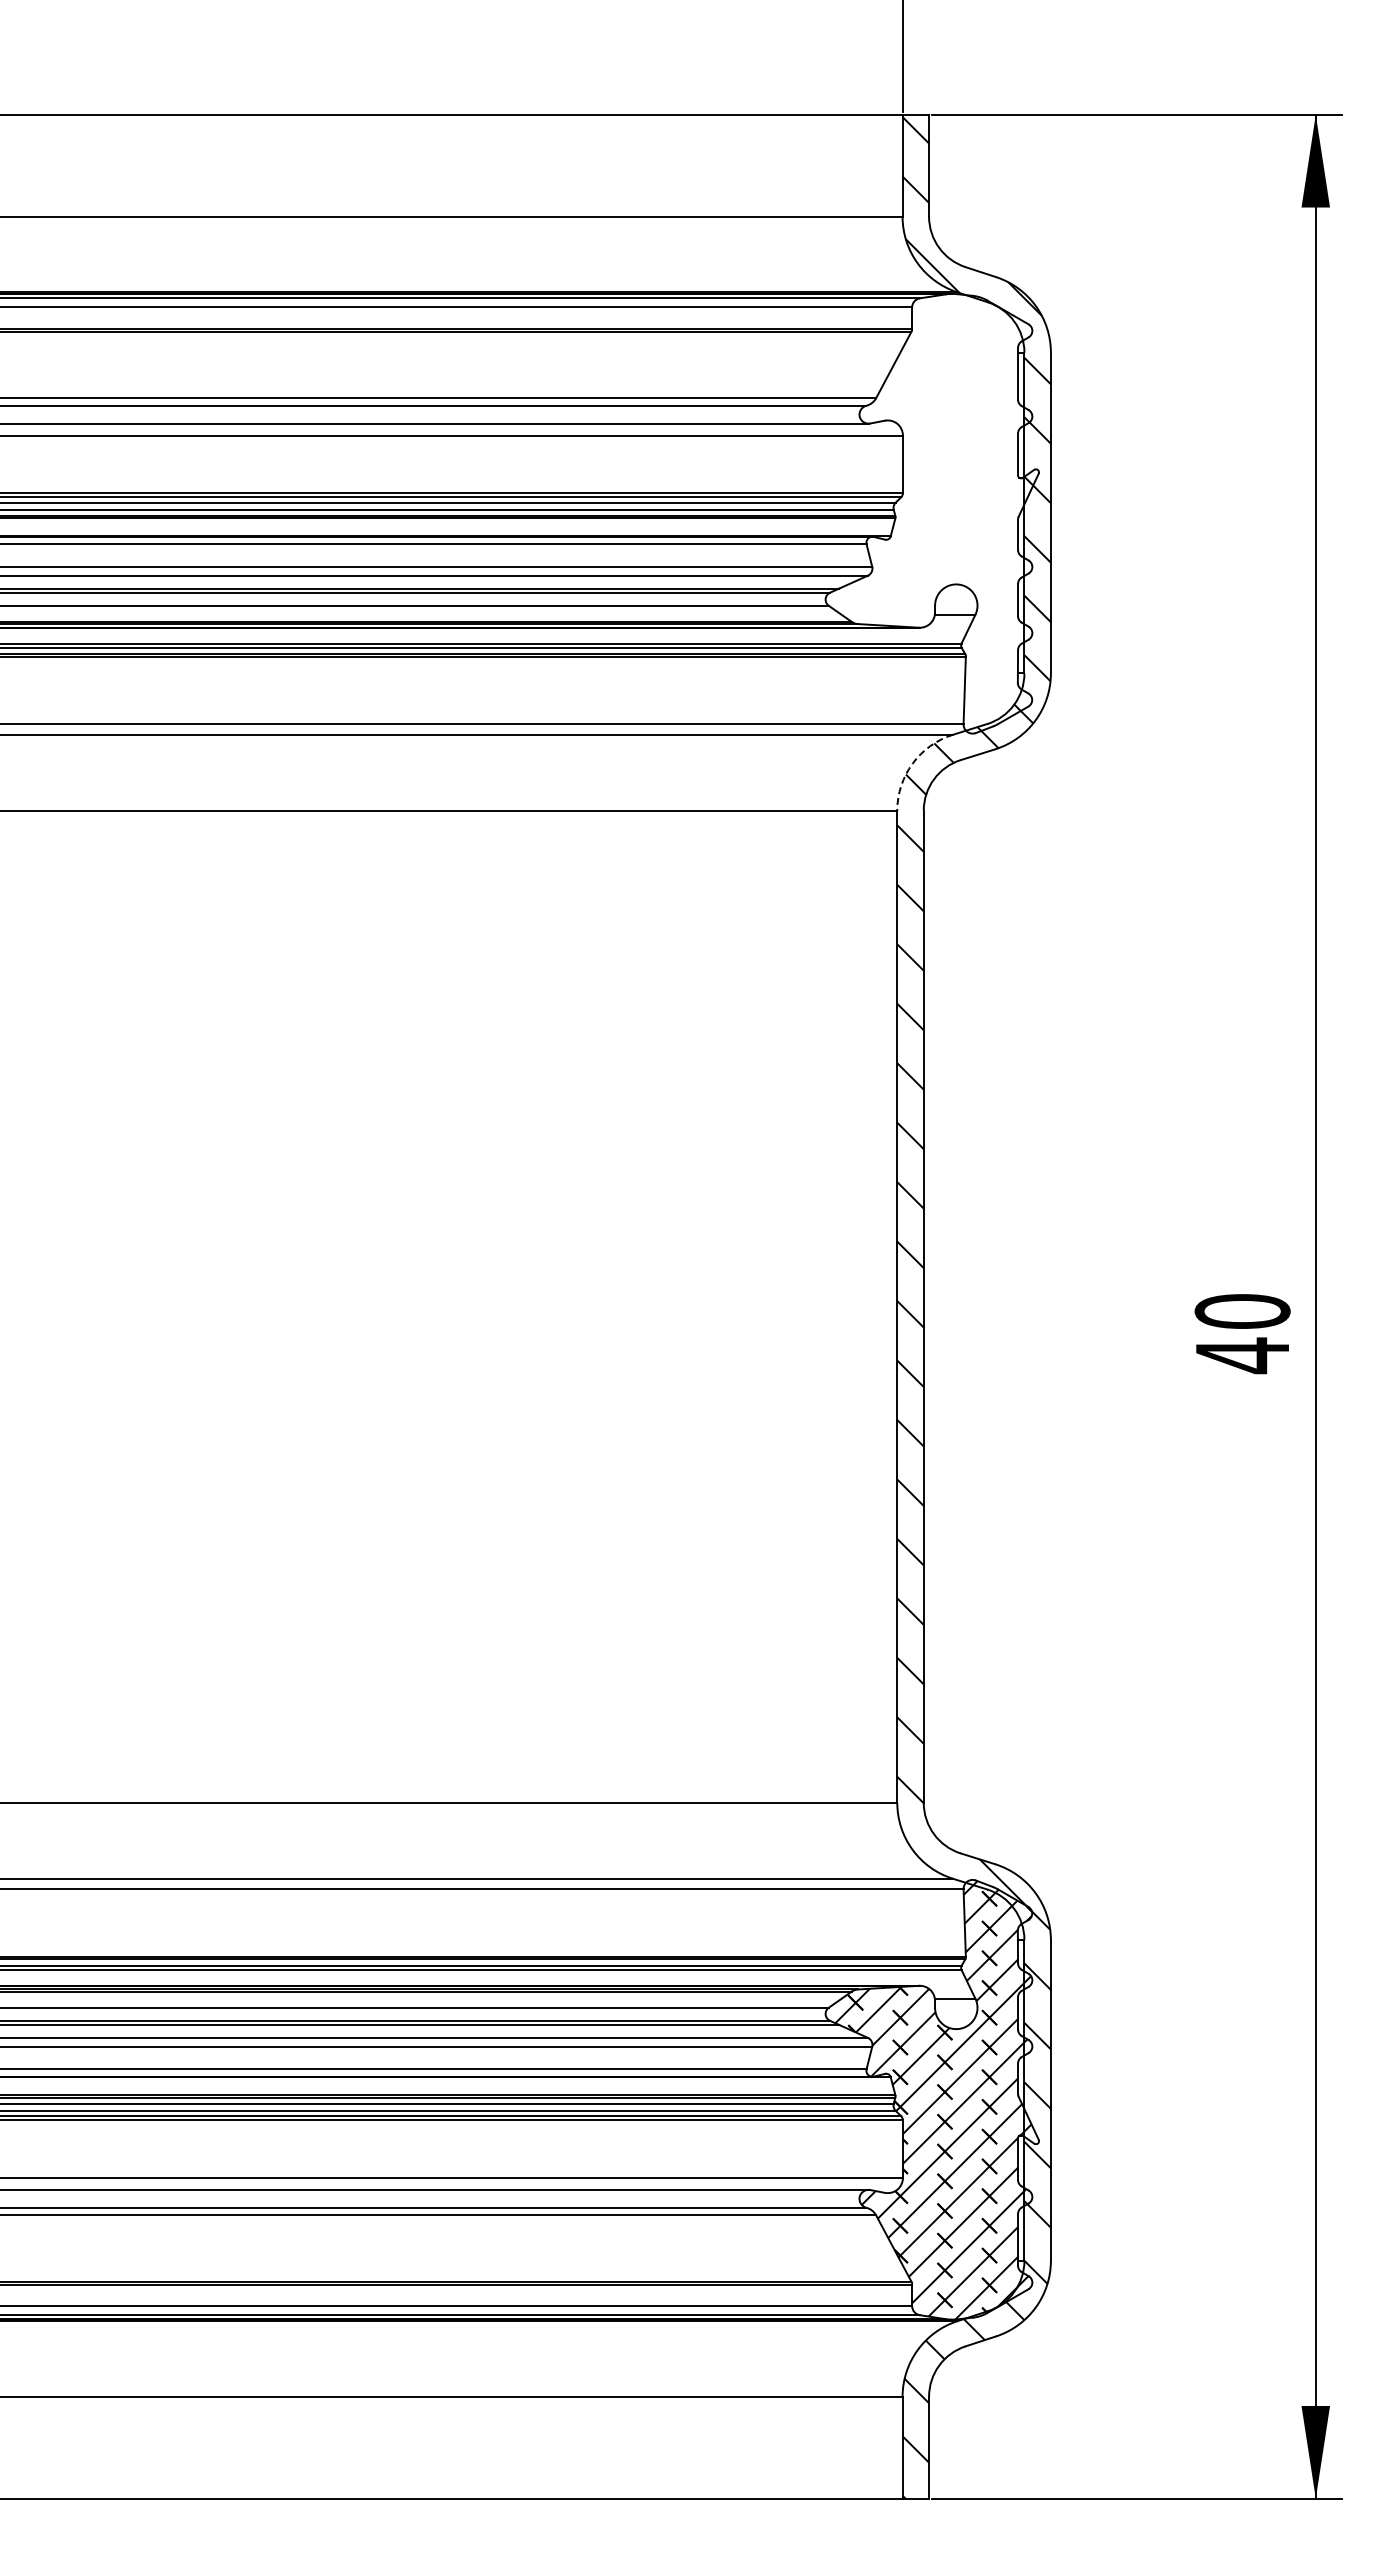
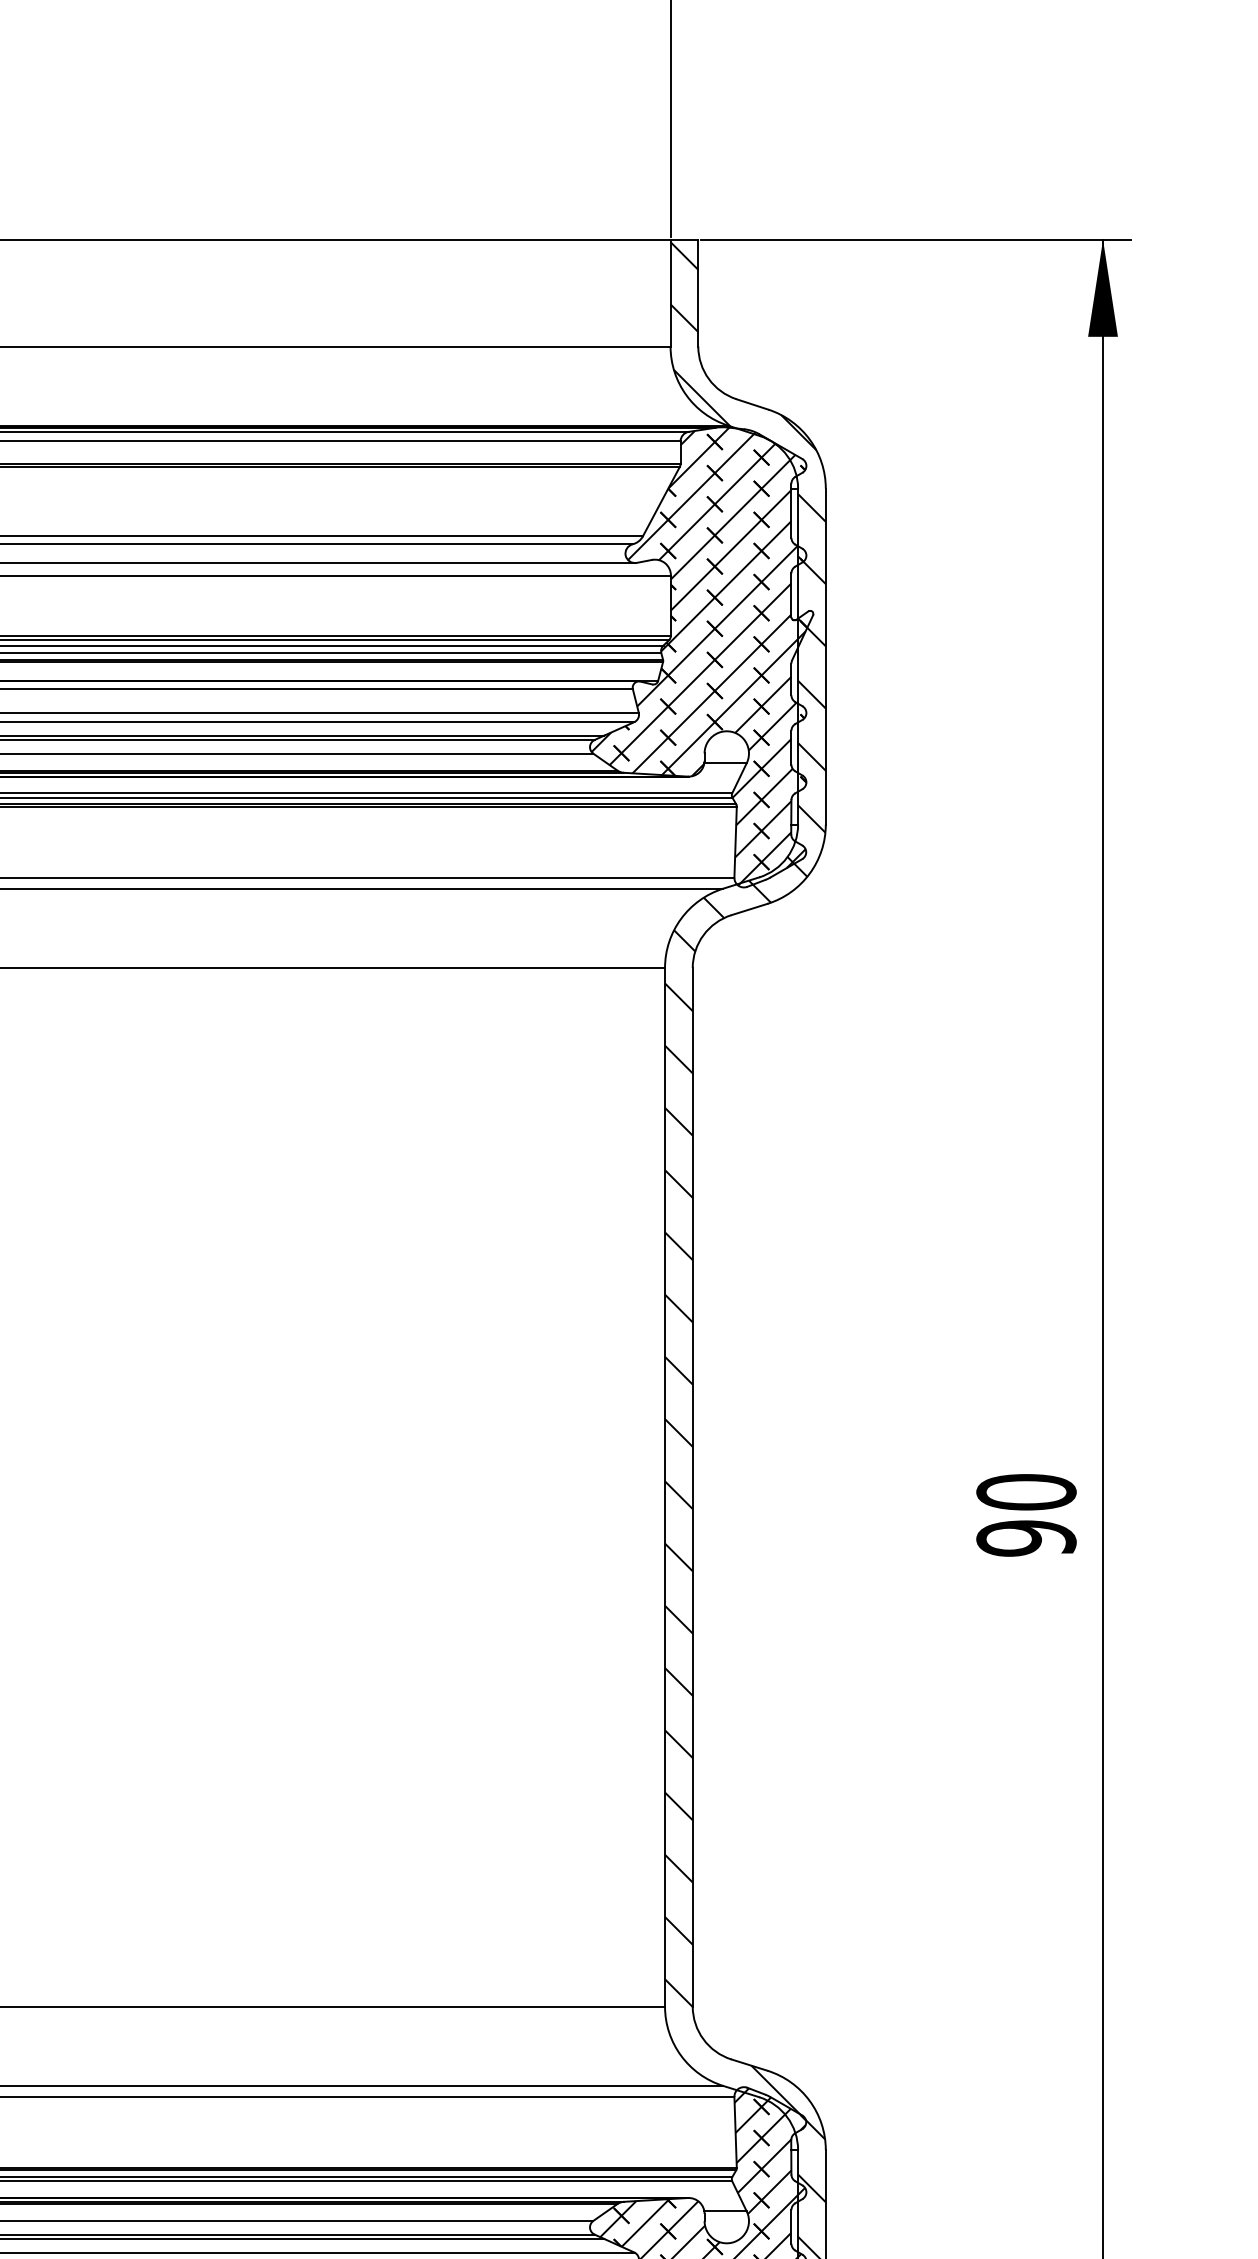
hatch: (930, 512) -> (699, 656), added
arc: (912, 763) -> (680, 918), dashed -> solid
text: (1242, 1355) -> (1026, 1538), 40 -> 90

